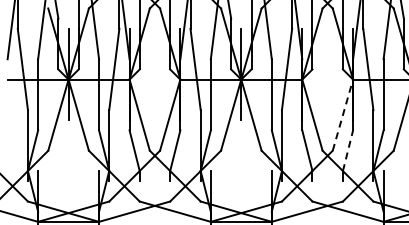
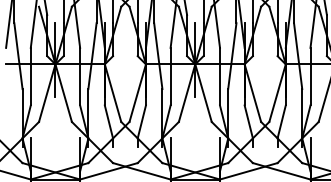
line: (342, 115) -> (277, 93), dashed -> solid
line: (348, 150) -> (282, 121), dashed -> solid

